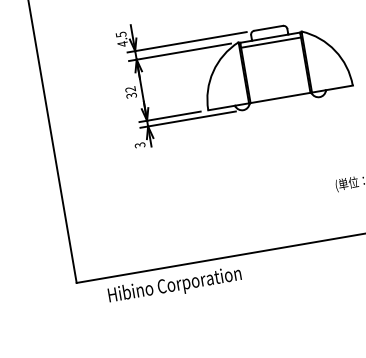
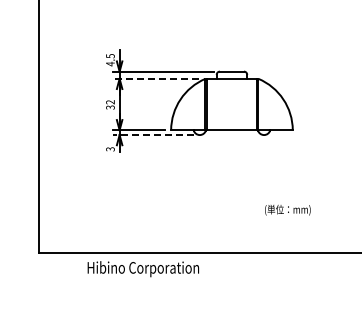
line: (270, 42) -> (231, 83), removed
line: (180, 51) -> (156, 78), solid -> dashed
line: (187, 120) -> (152, 135), solid -> dashed
text: (175, 286) -> (143, 269), moved

